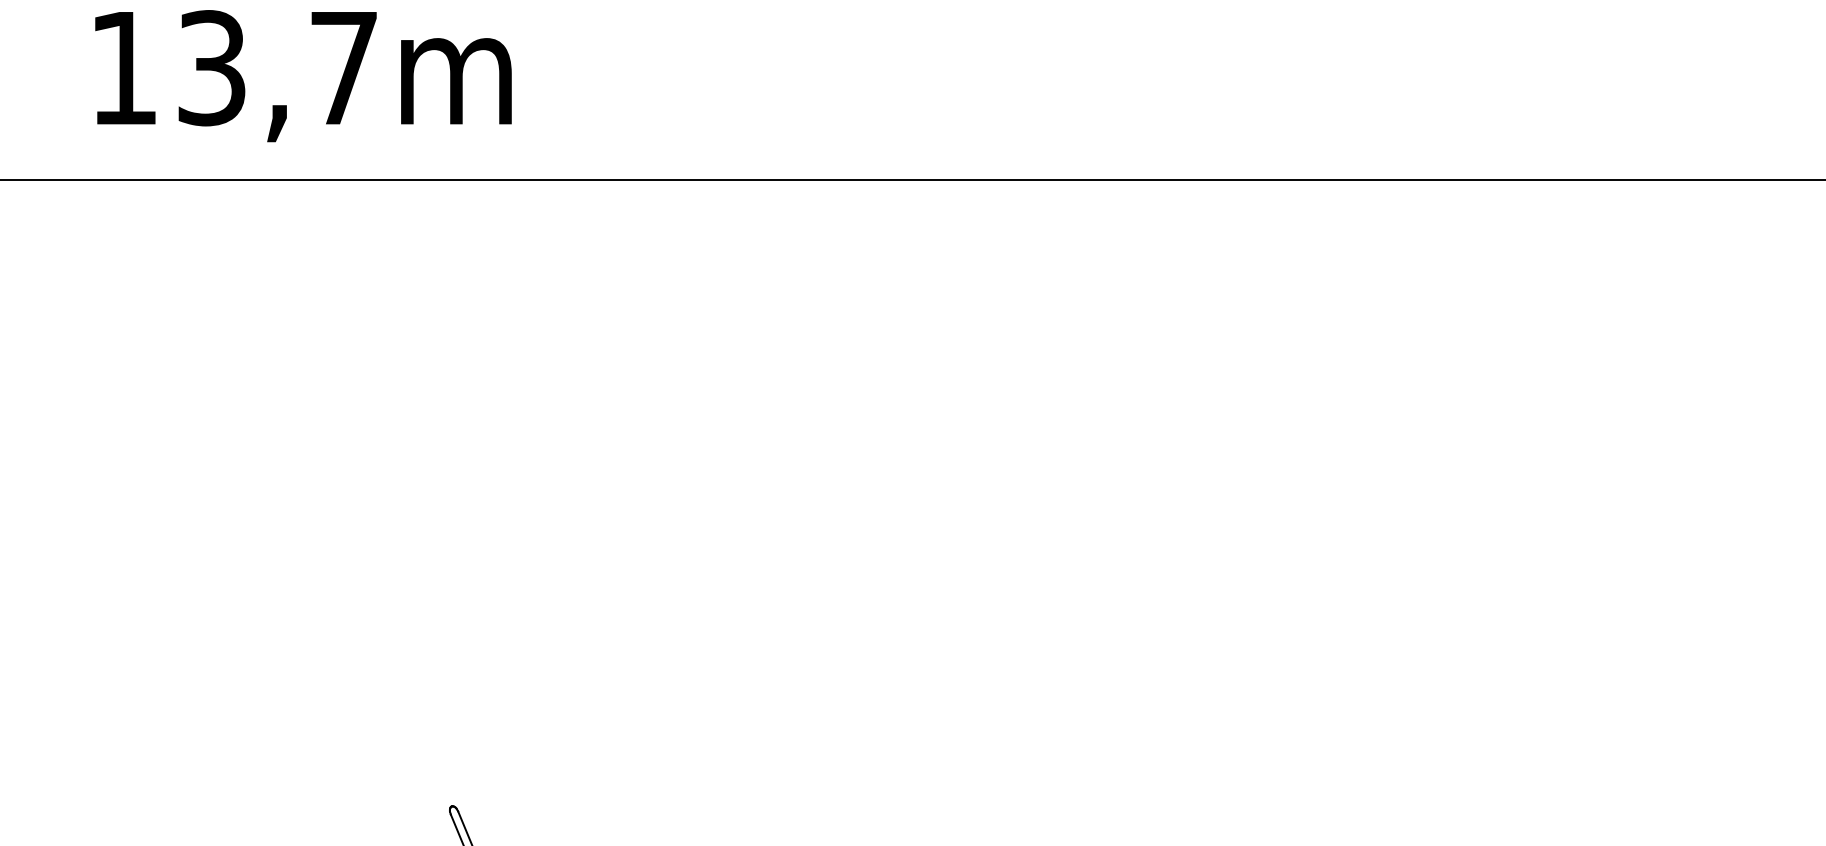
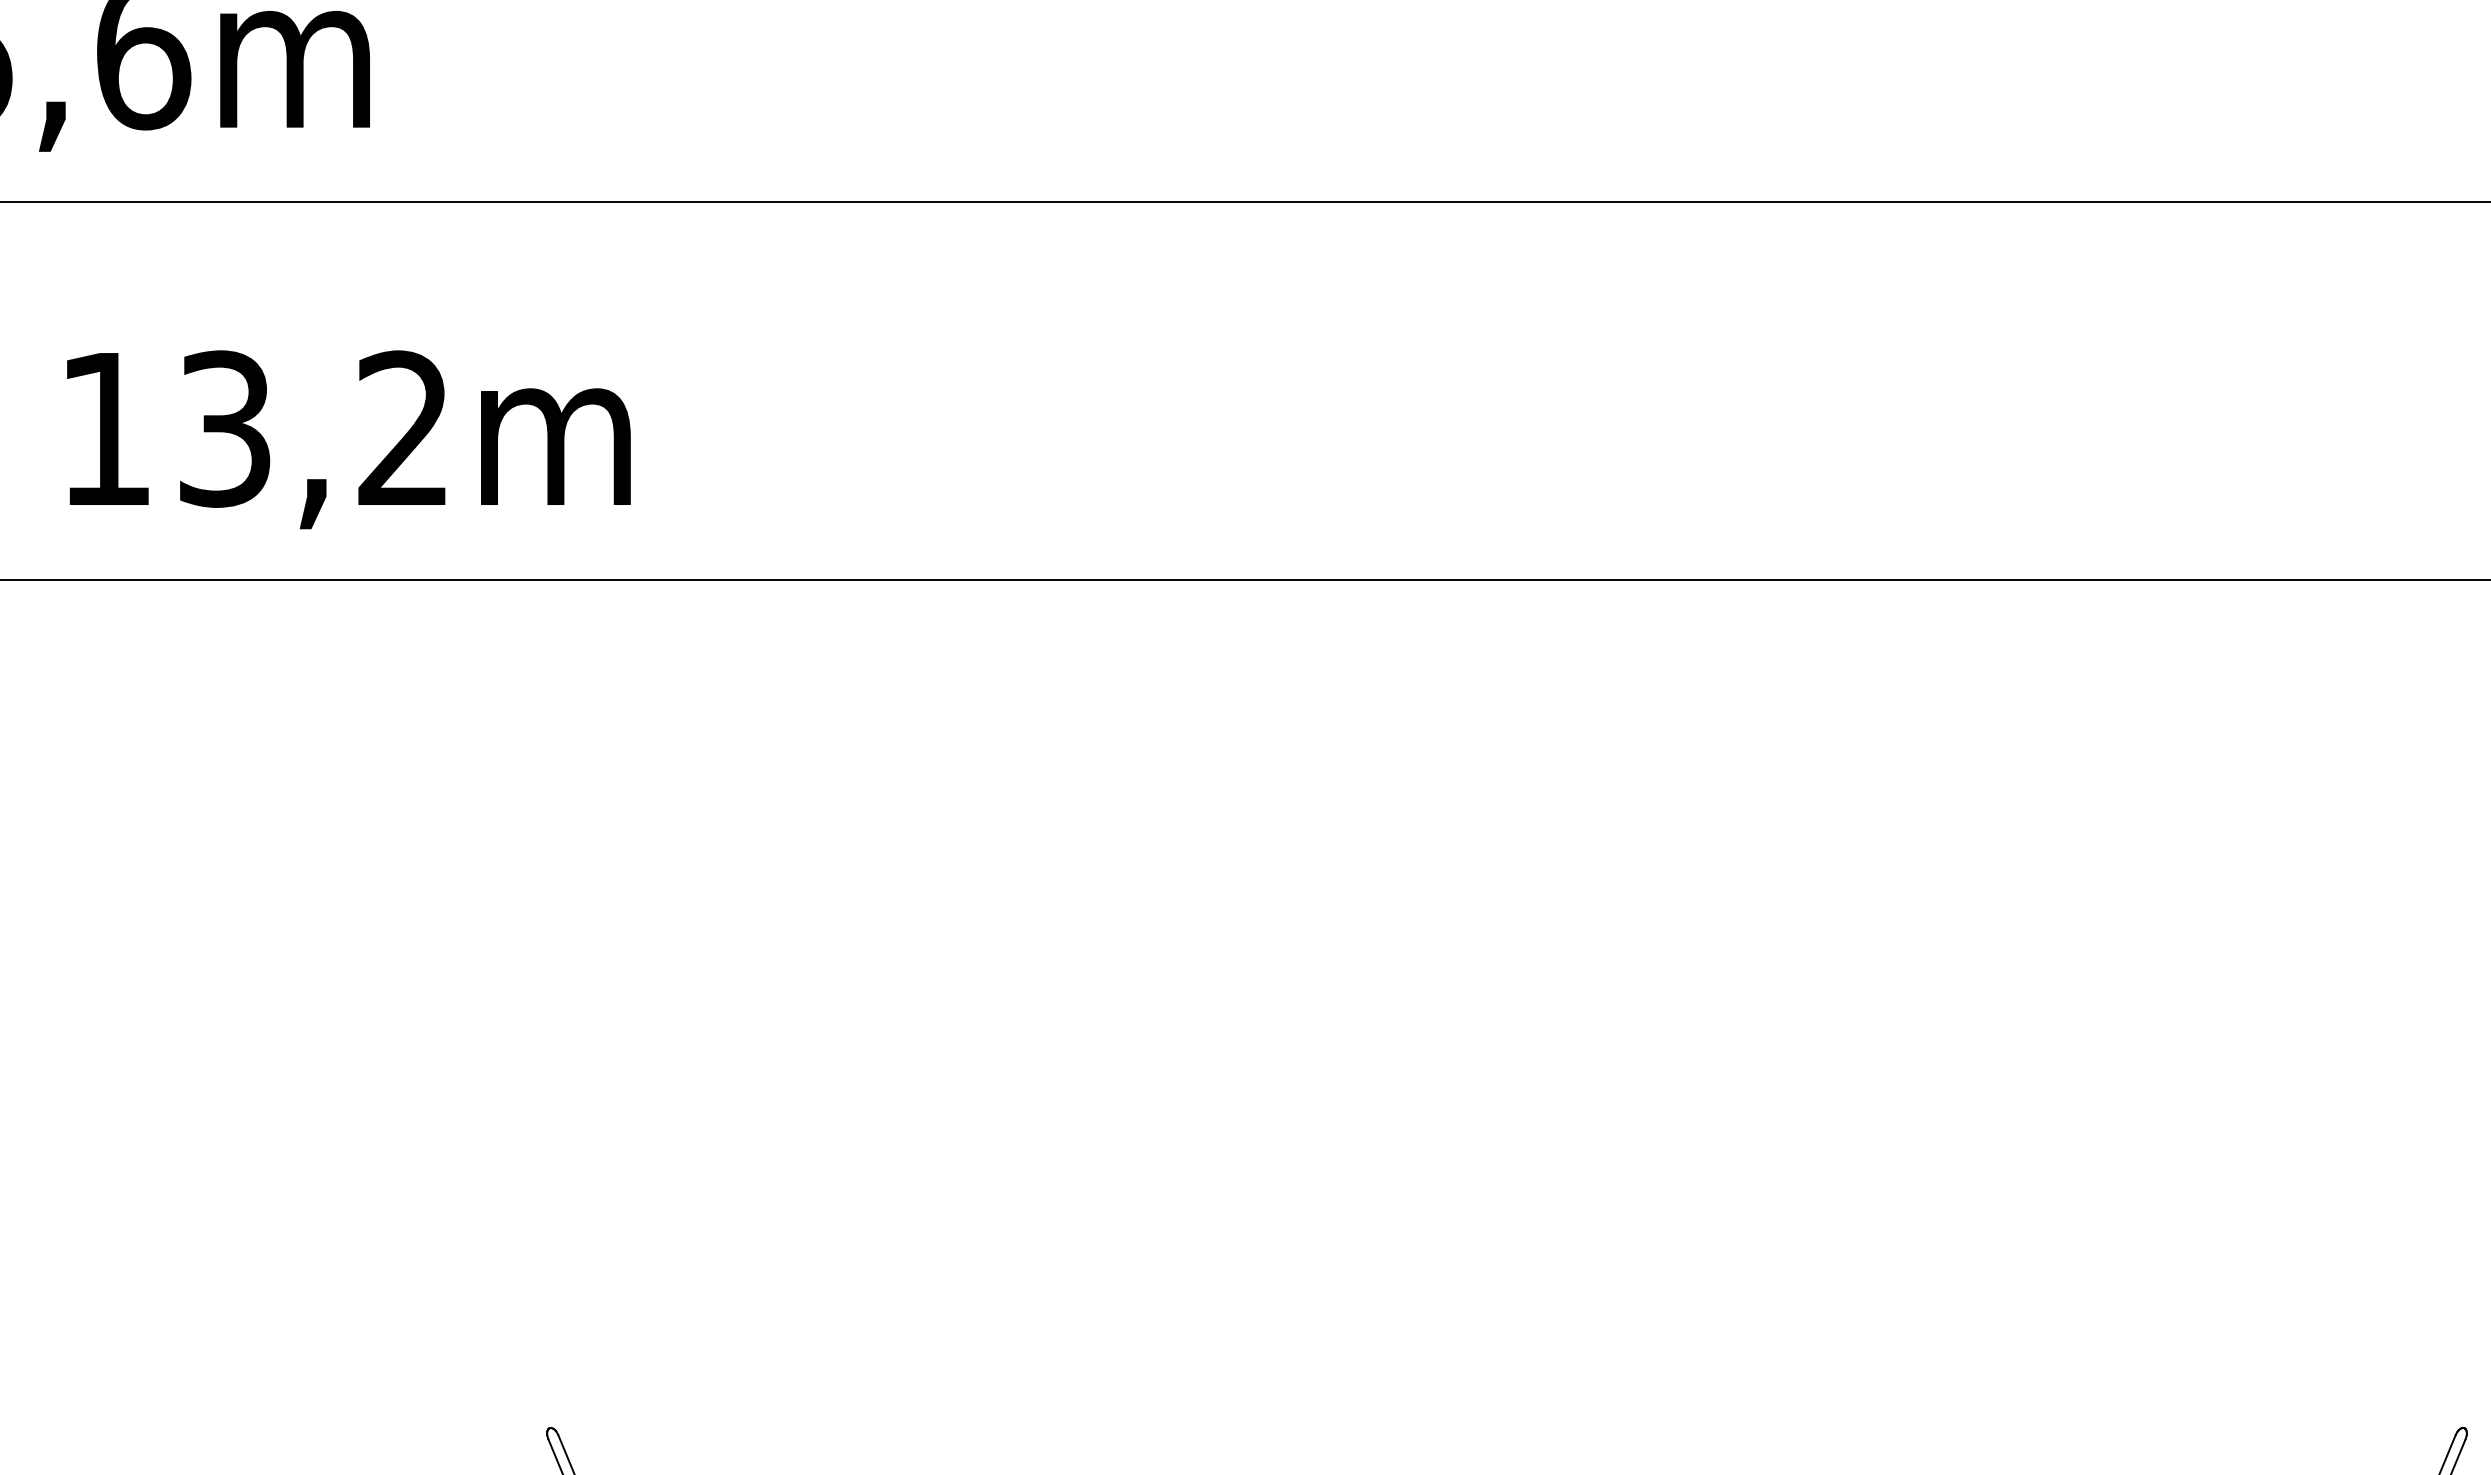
text: (343, 67) -> (402, 427), 13,7m -> 13,2m

